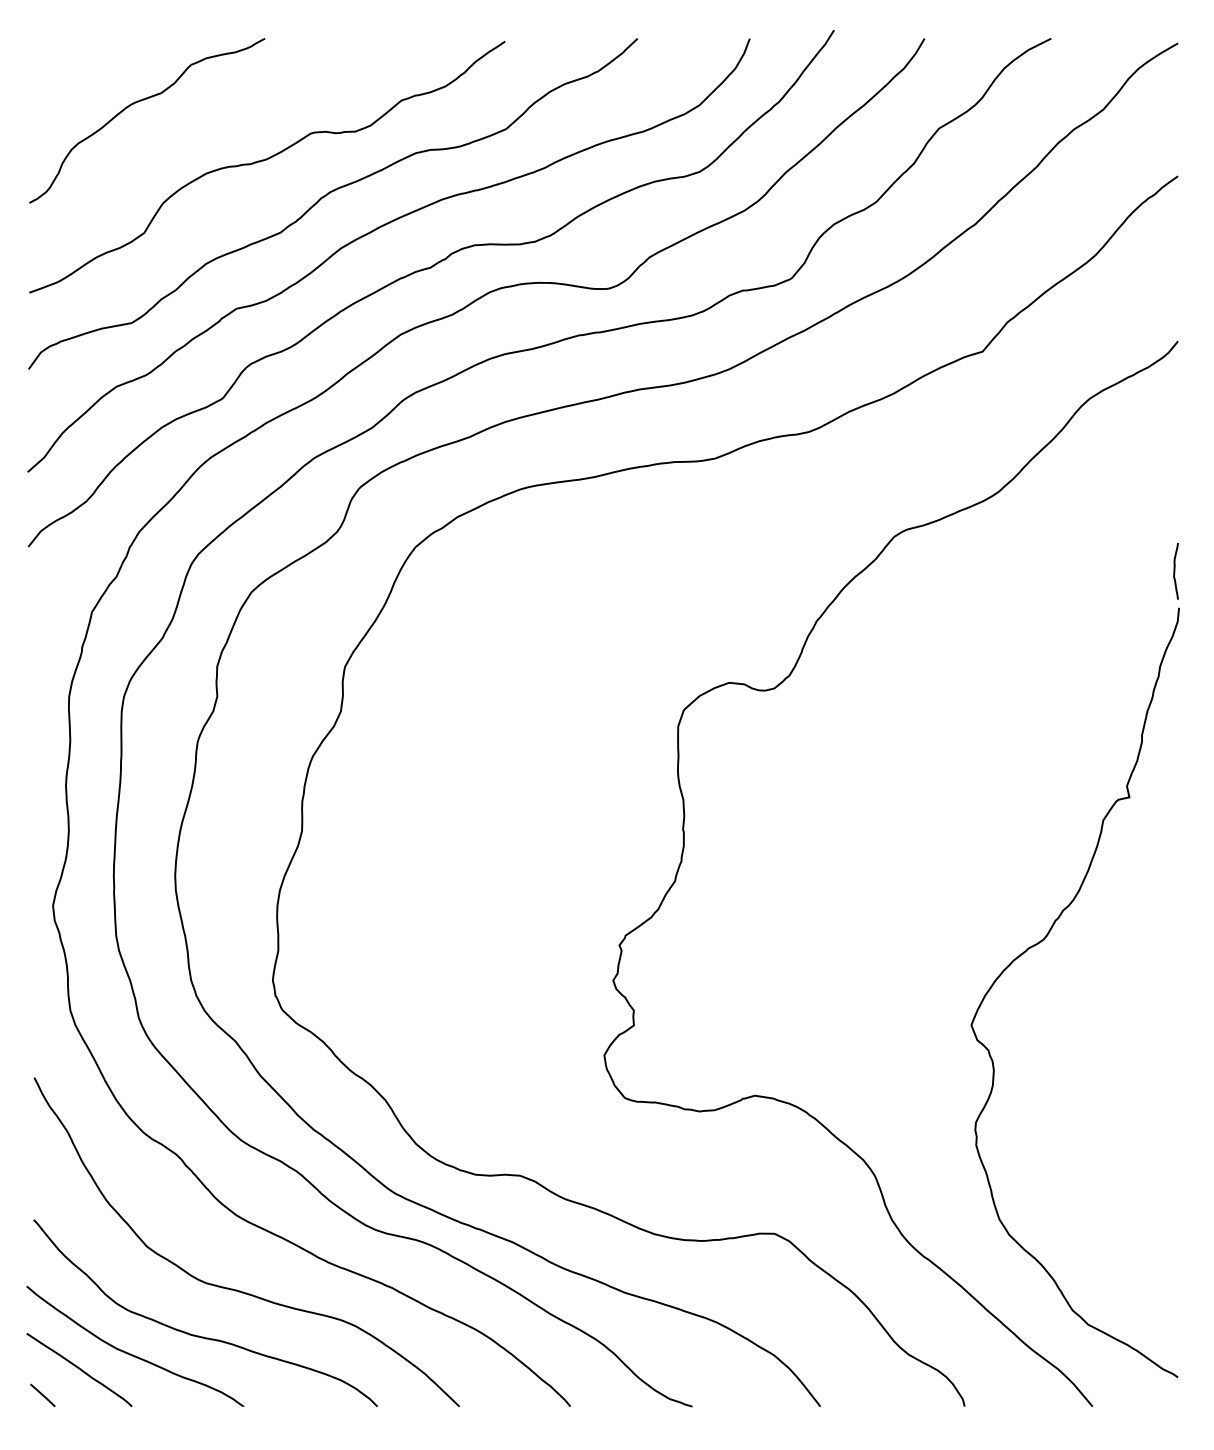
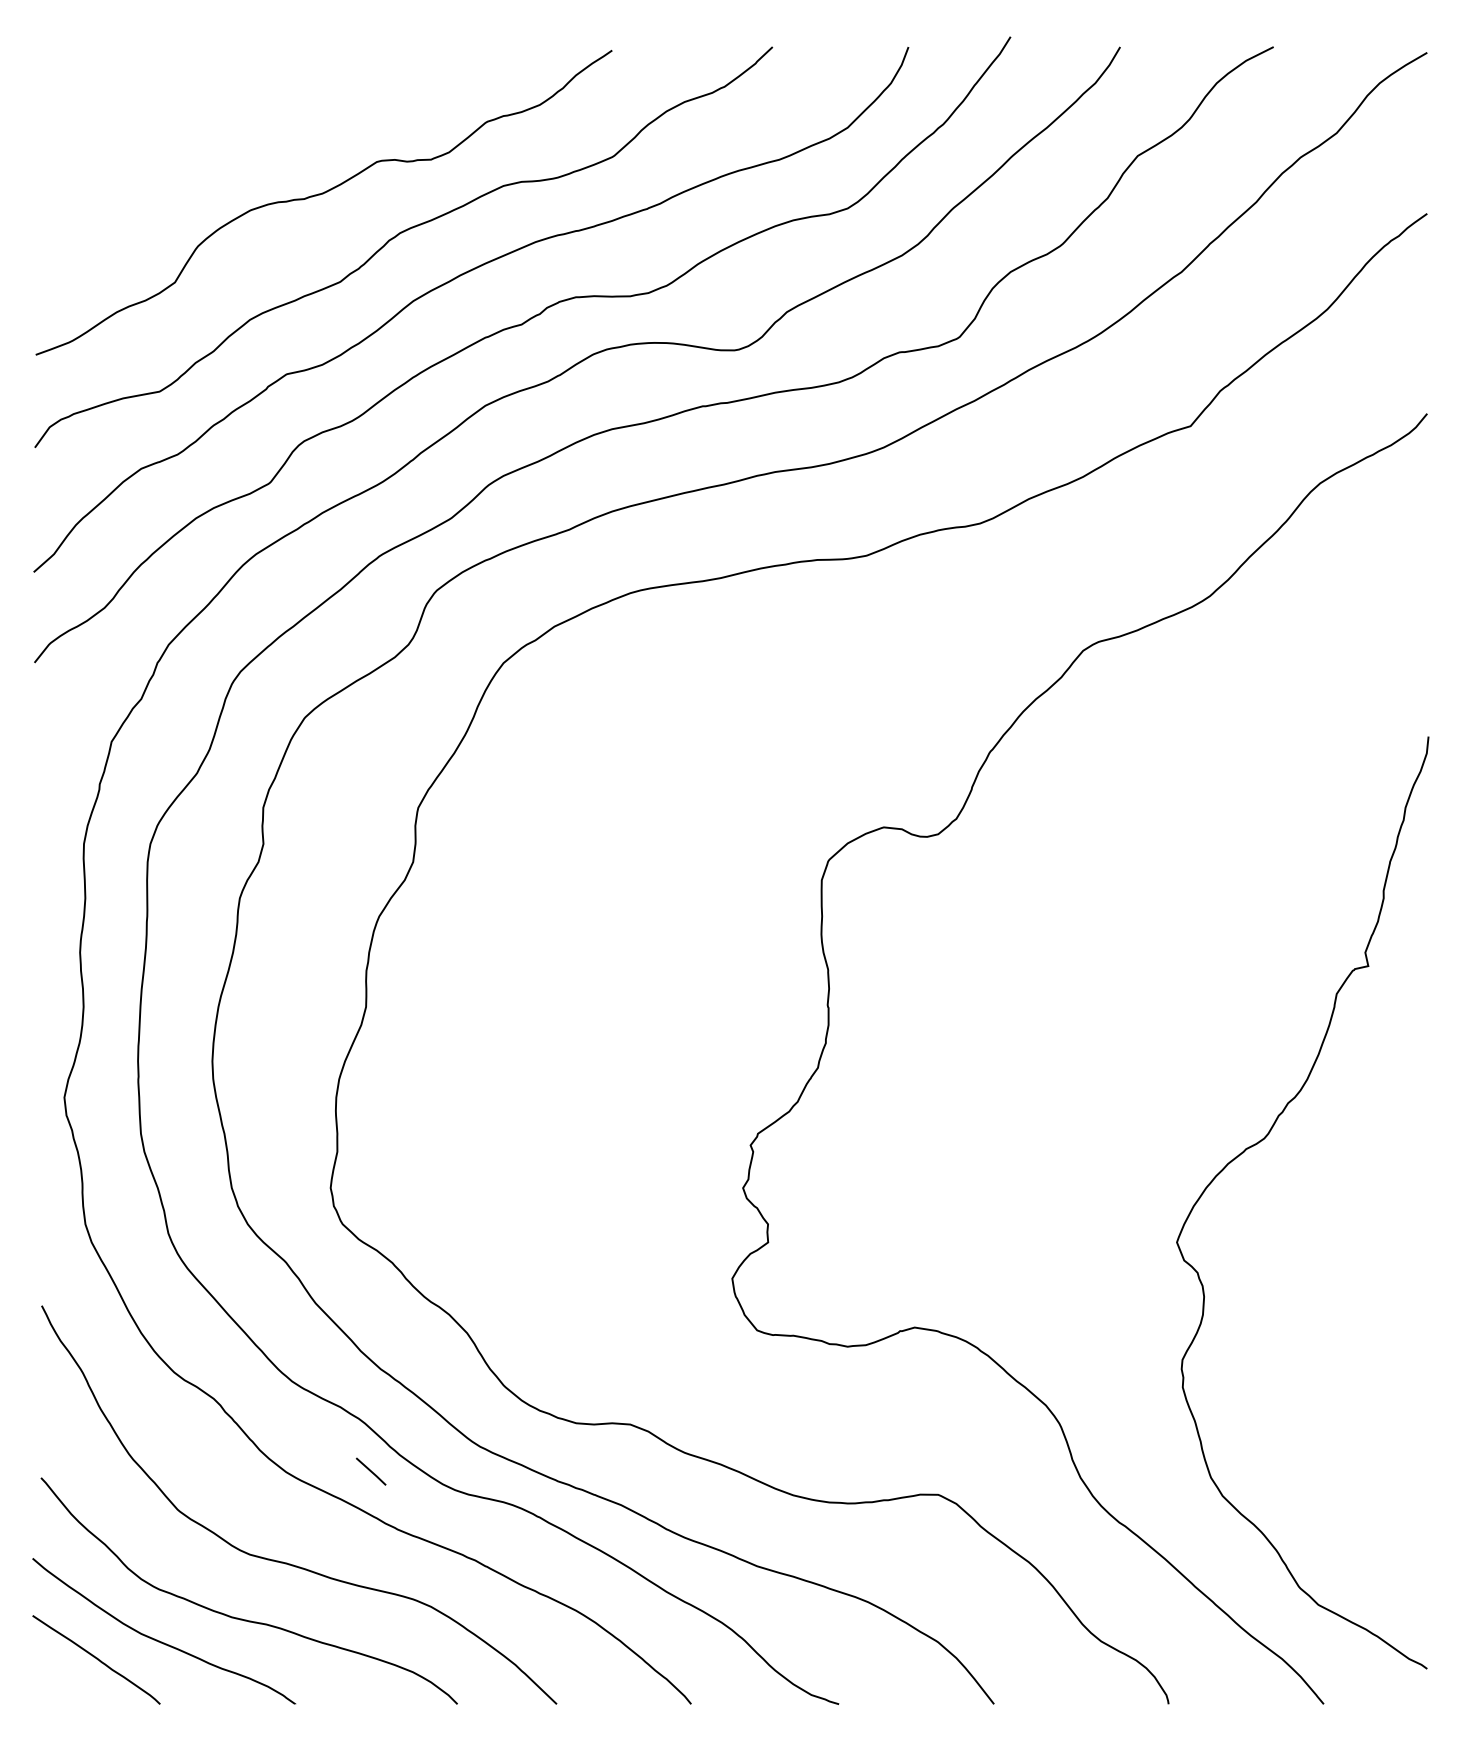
curve: (140, 101) -> (170, 123), removed
curve: (1174, 571) -> (1423, 692), removed
line: (43, 1395) -> (371, 1471), moved

